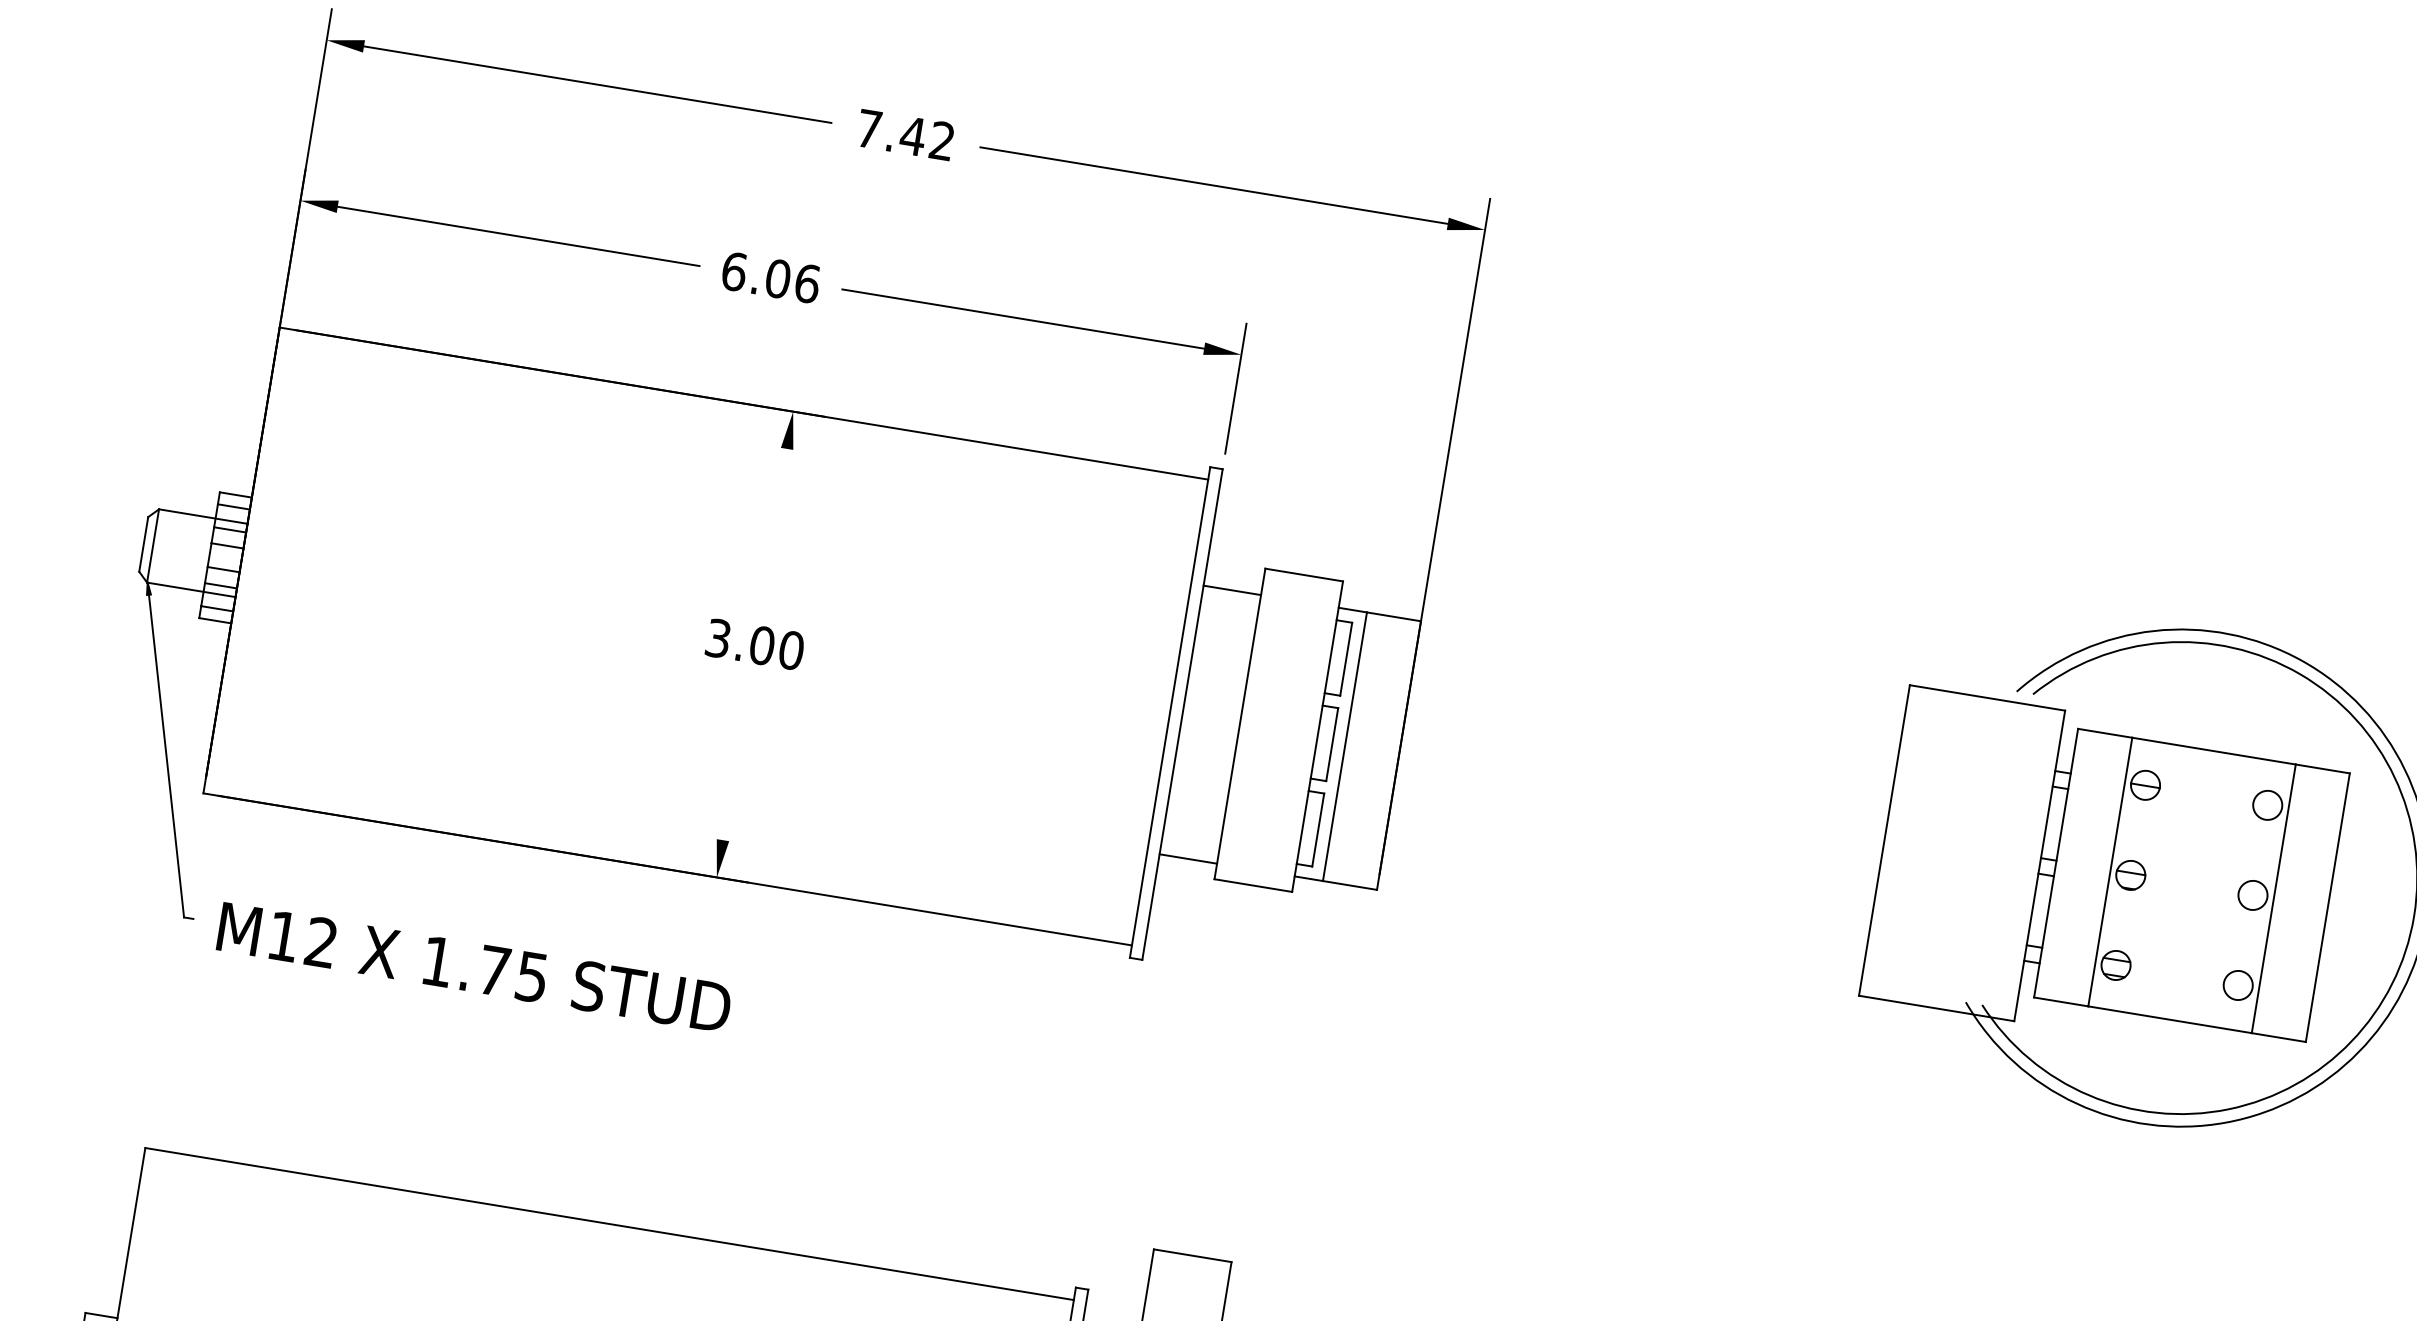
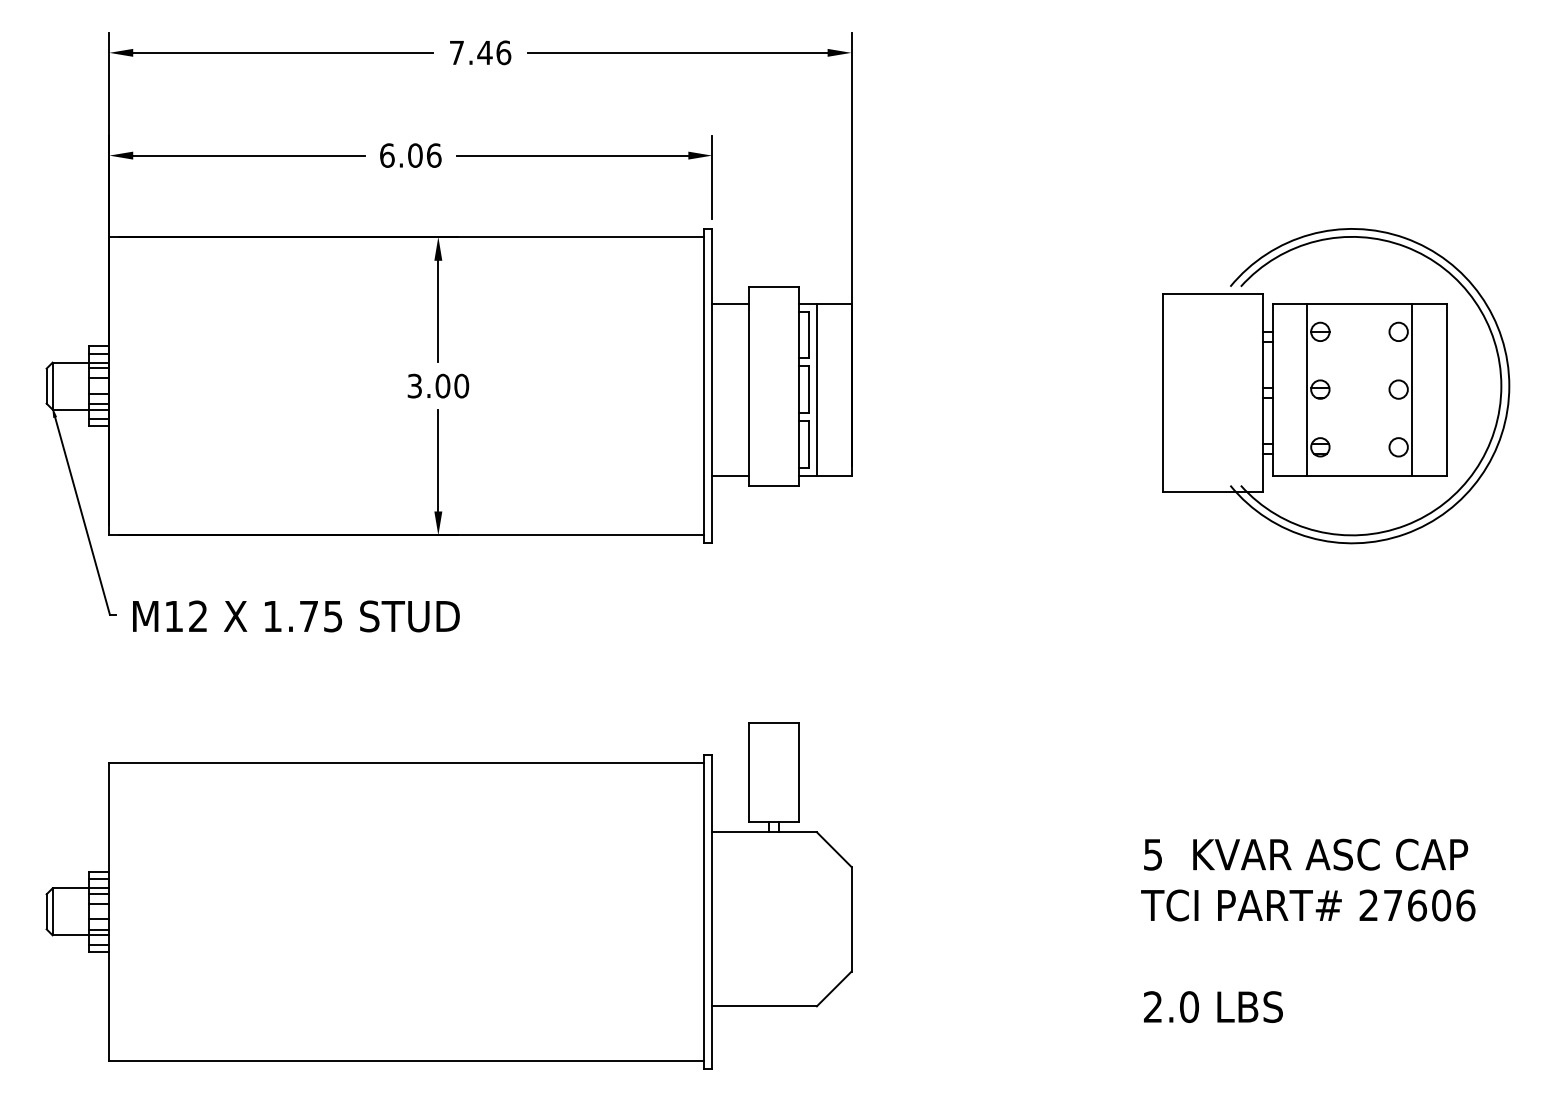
text: (942, 140) -> (503, 52), 7.42 -> 7.46
line: (774, 528) -> (438, 311), added
line: (736, 760) -> (438, 460), added

